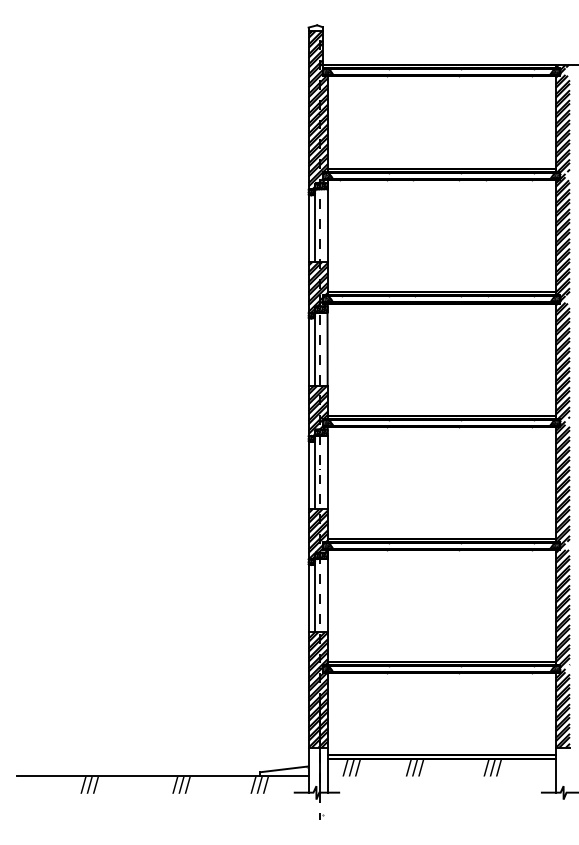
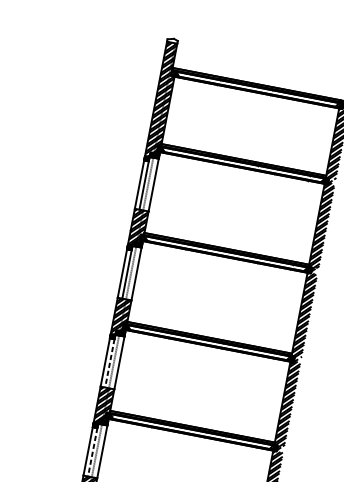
line: (314, 475) -> (109, 363), solid -> dashed
line: (314, 598) -> (92, 452), solid -> dashed

